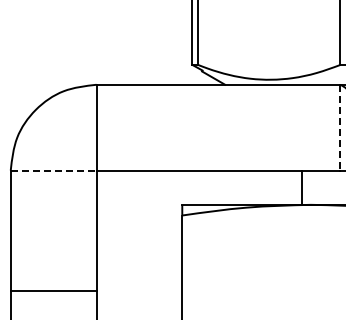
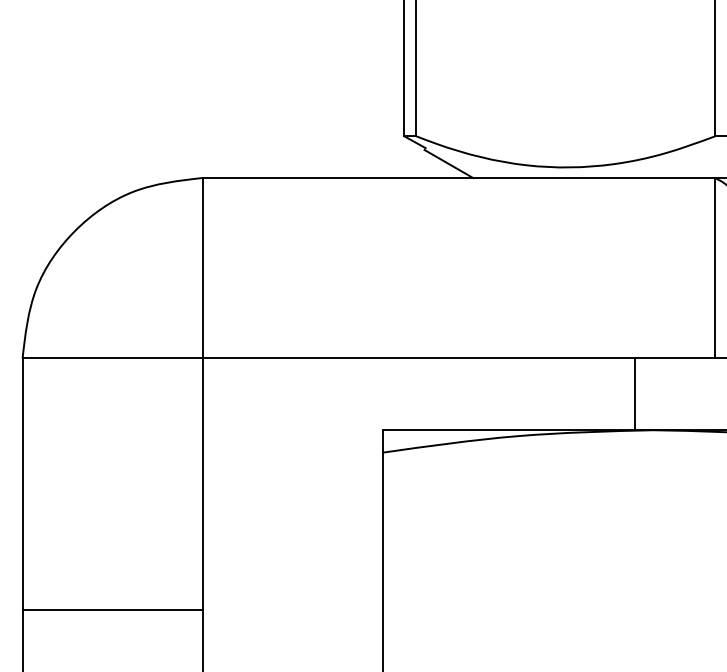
line: (340, 127) -> (715, 267), dashed -> solid
line: (53, 170) -> (112, 358), dashed -> solid

